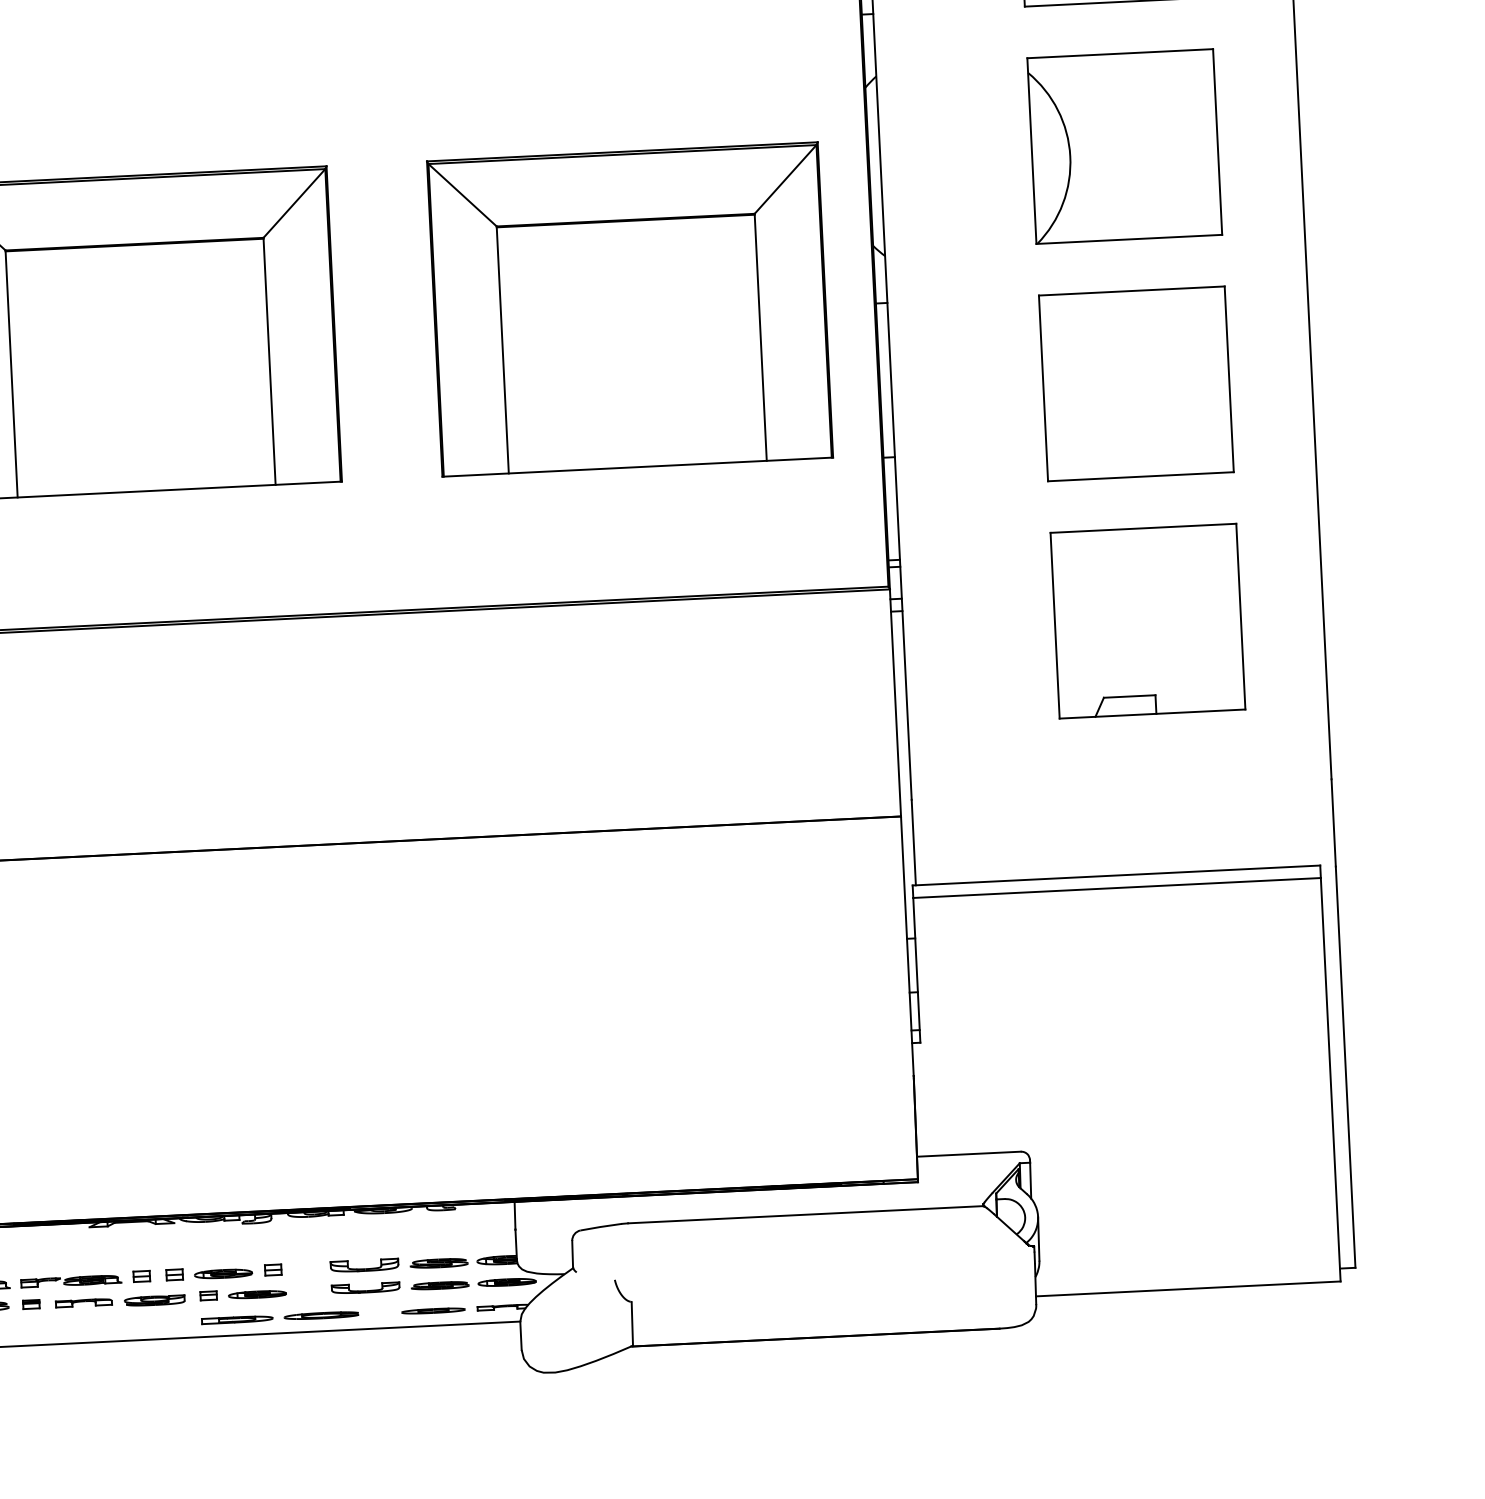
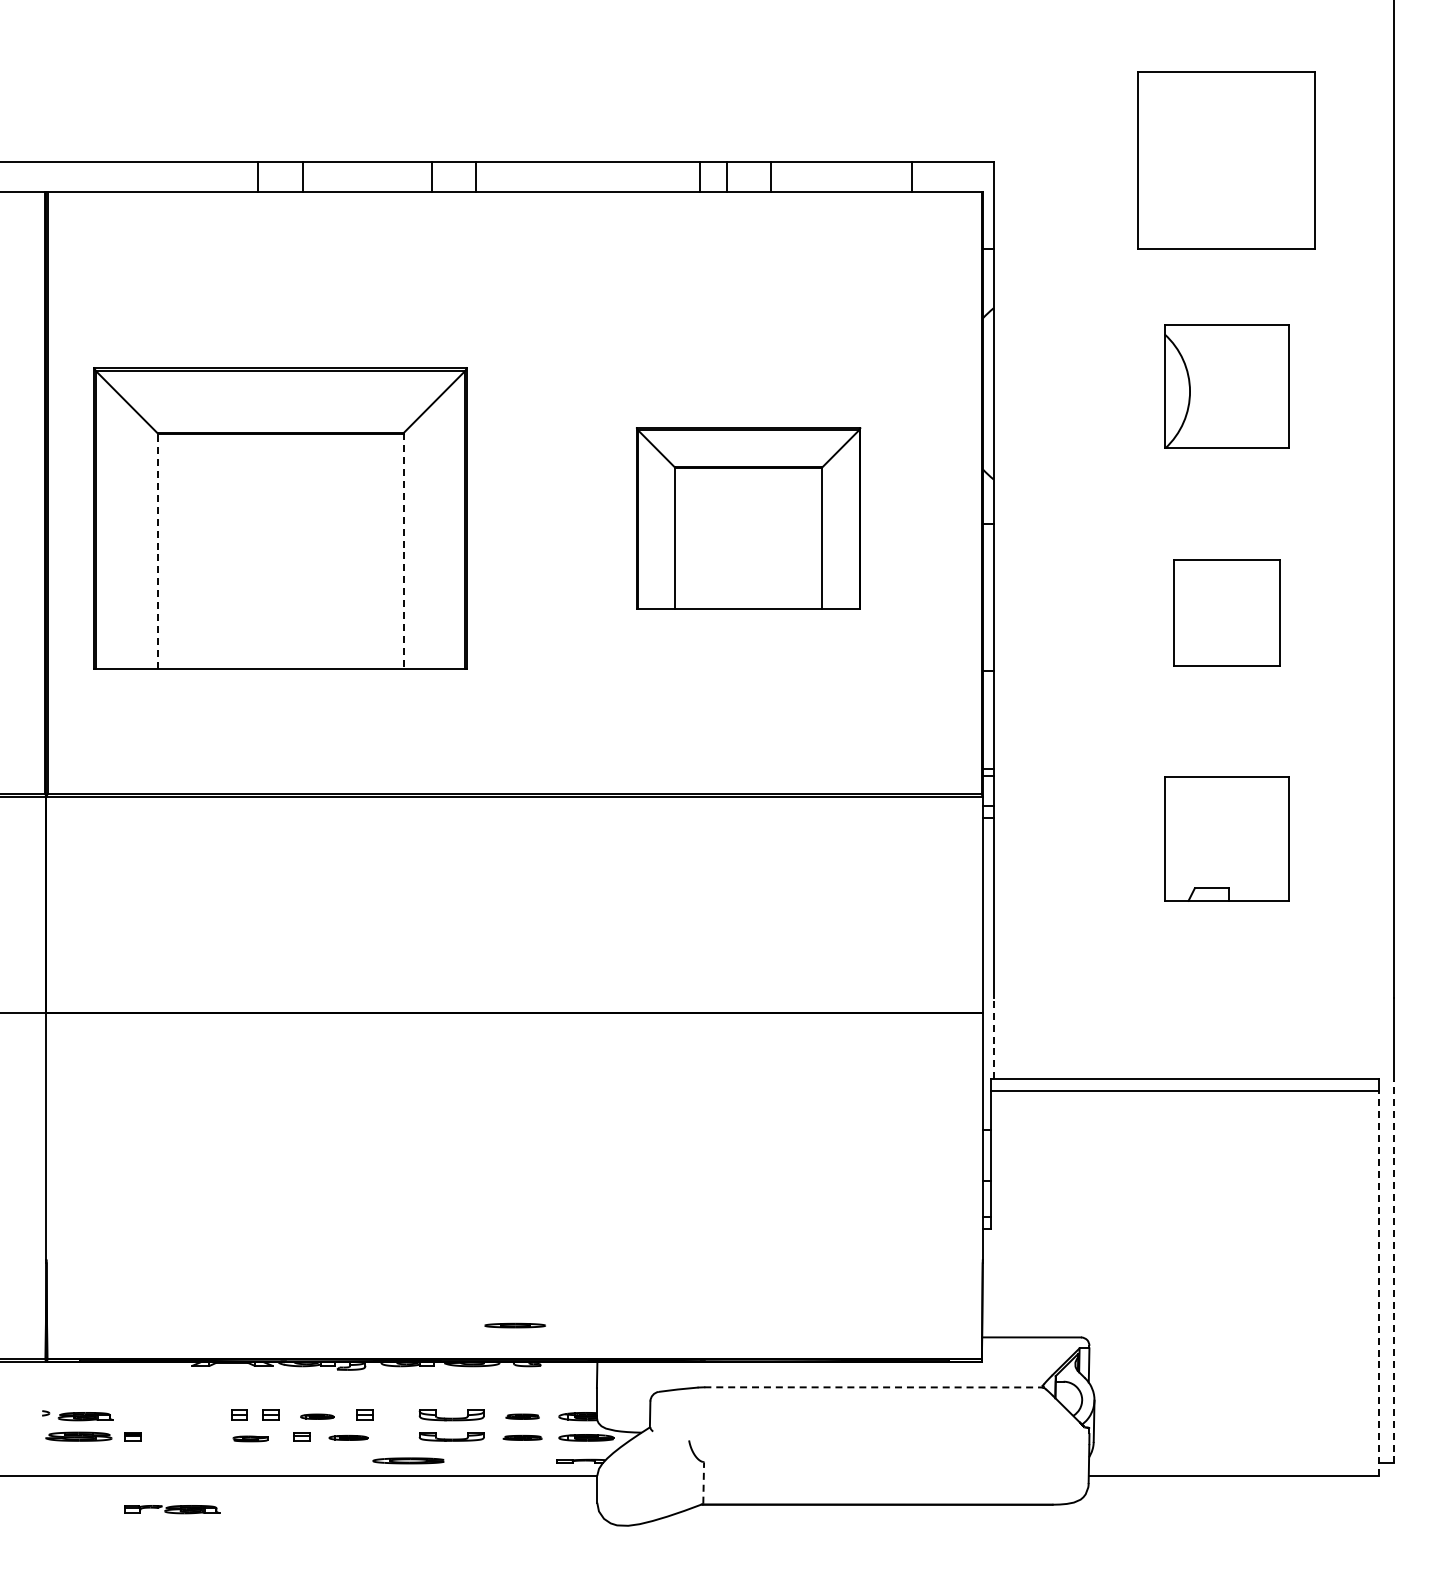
part: (1124, 146) -> (1226, 386), size x0.7
part: (629, 309) -> (748, 518), size x0.6
line: (269, 360) -> (403, 550), solid -> dashed
line: (11, 373) -> (157, 550), solid -> dashed
part: (1136, 383) -> (1226, 612), size x0.6
part: (1147, 620) -> (1226, 838), size x0.7
line: (913, 842) -> (993, 1038), solid -> dashed
line: (1345, 1066) -> (1393, 1271), solid -> dashed
line: (1331, 1078) -> (1379, 1282), solid -> dashed
line: (806, 1214) -> (874, 1387), solid -> dashed
part: (438, 1263) -> (522, 1416), size x0.6
part: (223, 1273) -> (317, 1416), size x0.6
part: (71, 1281) -> (172, 1509), moved
part: (439, 1285) -> (522, 1437), size x0.7
part: (257, 1294) -> (348, 1437), size x0.7
part: (154, 1300) -> (250, 1438), size x0.6
part: (84, 1302) -> (183, 1437), removed
part: (432, 1310) -> (514, 1325), moved
part: (237, 1319) -> (328, 1460), removed
line: (632, 1324) -> (703, 1483), solid -> dashed

